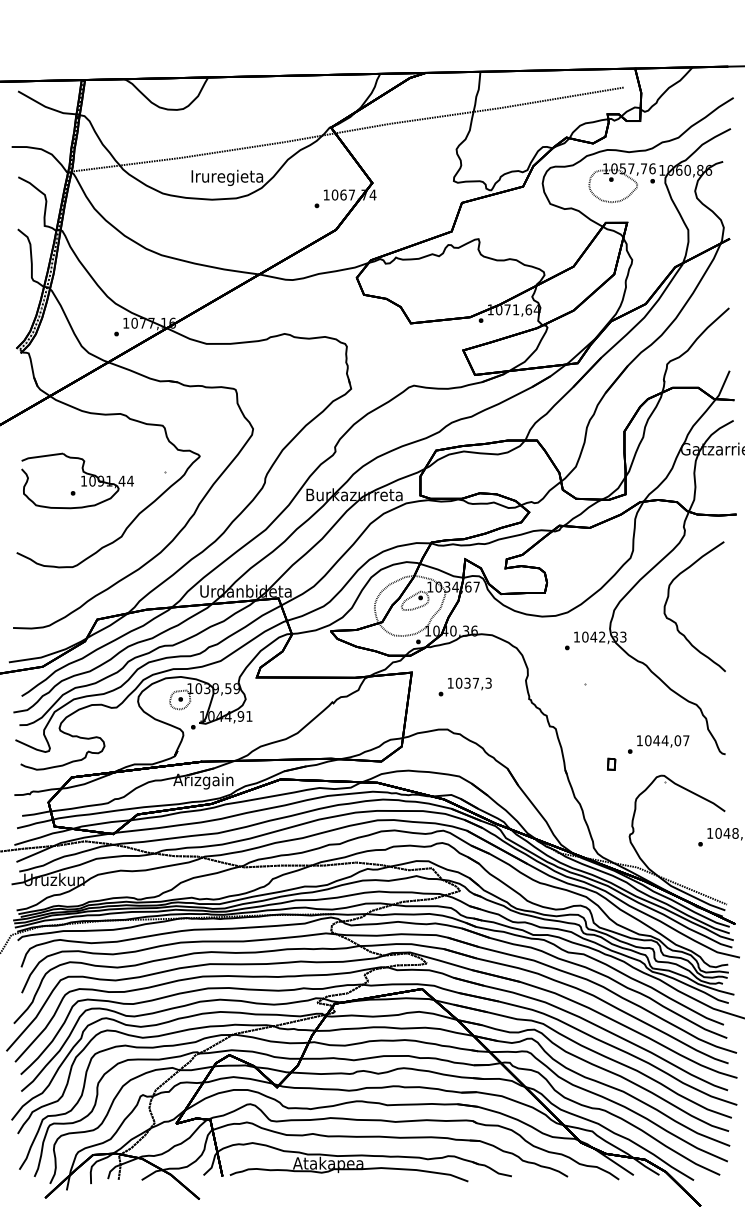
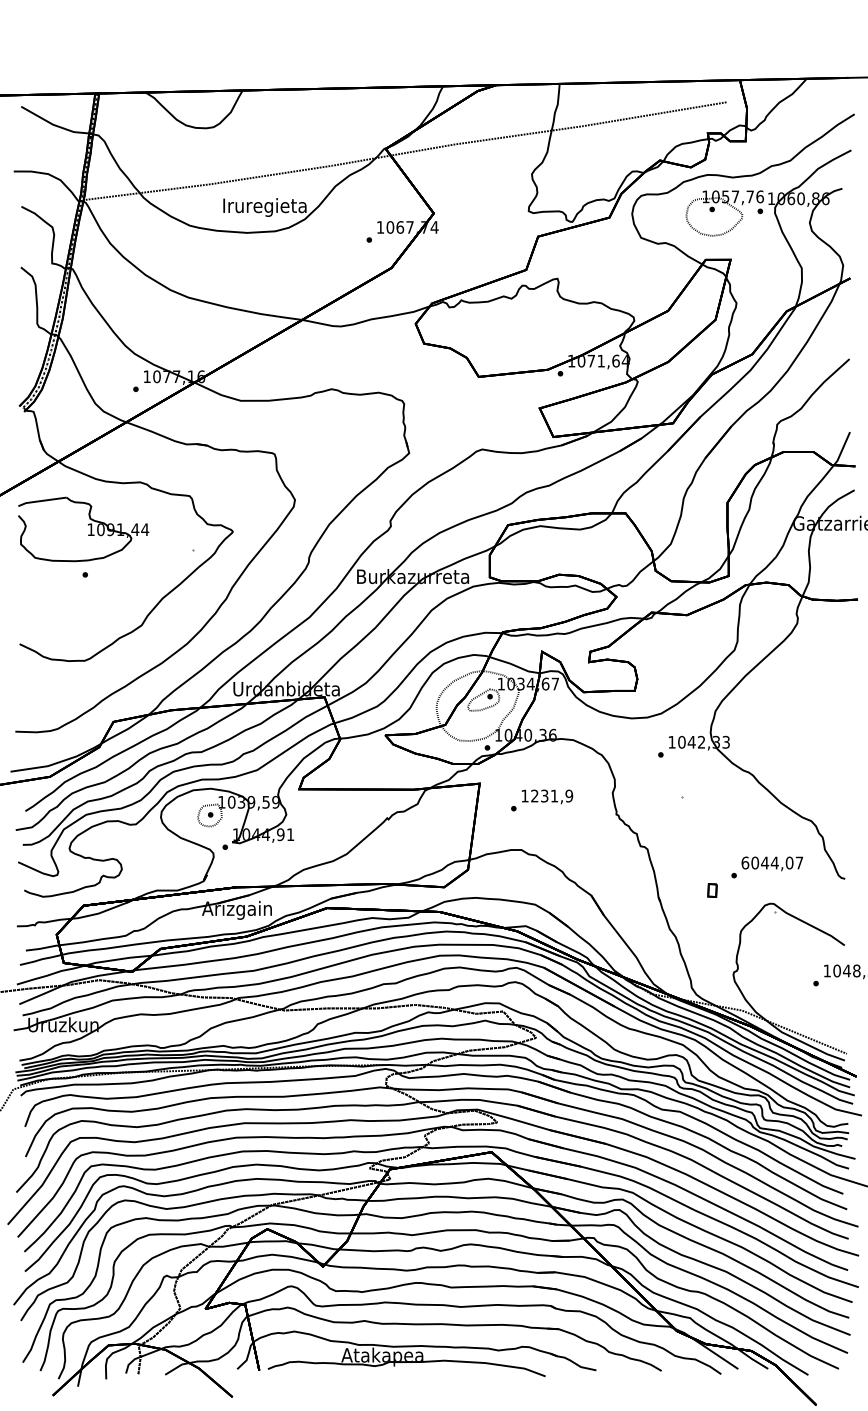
part: (81, 477) -> (88, 525), moved
curve: (676, 623) -> (788, 726), removed
text: (474, 682) -> (552, 795), 1037,3 -> 1231,9
text: (639, 740) -> (745, 862), 1044,07 -> 6044,07

